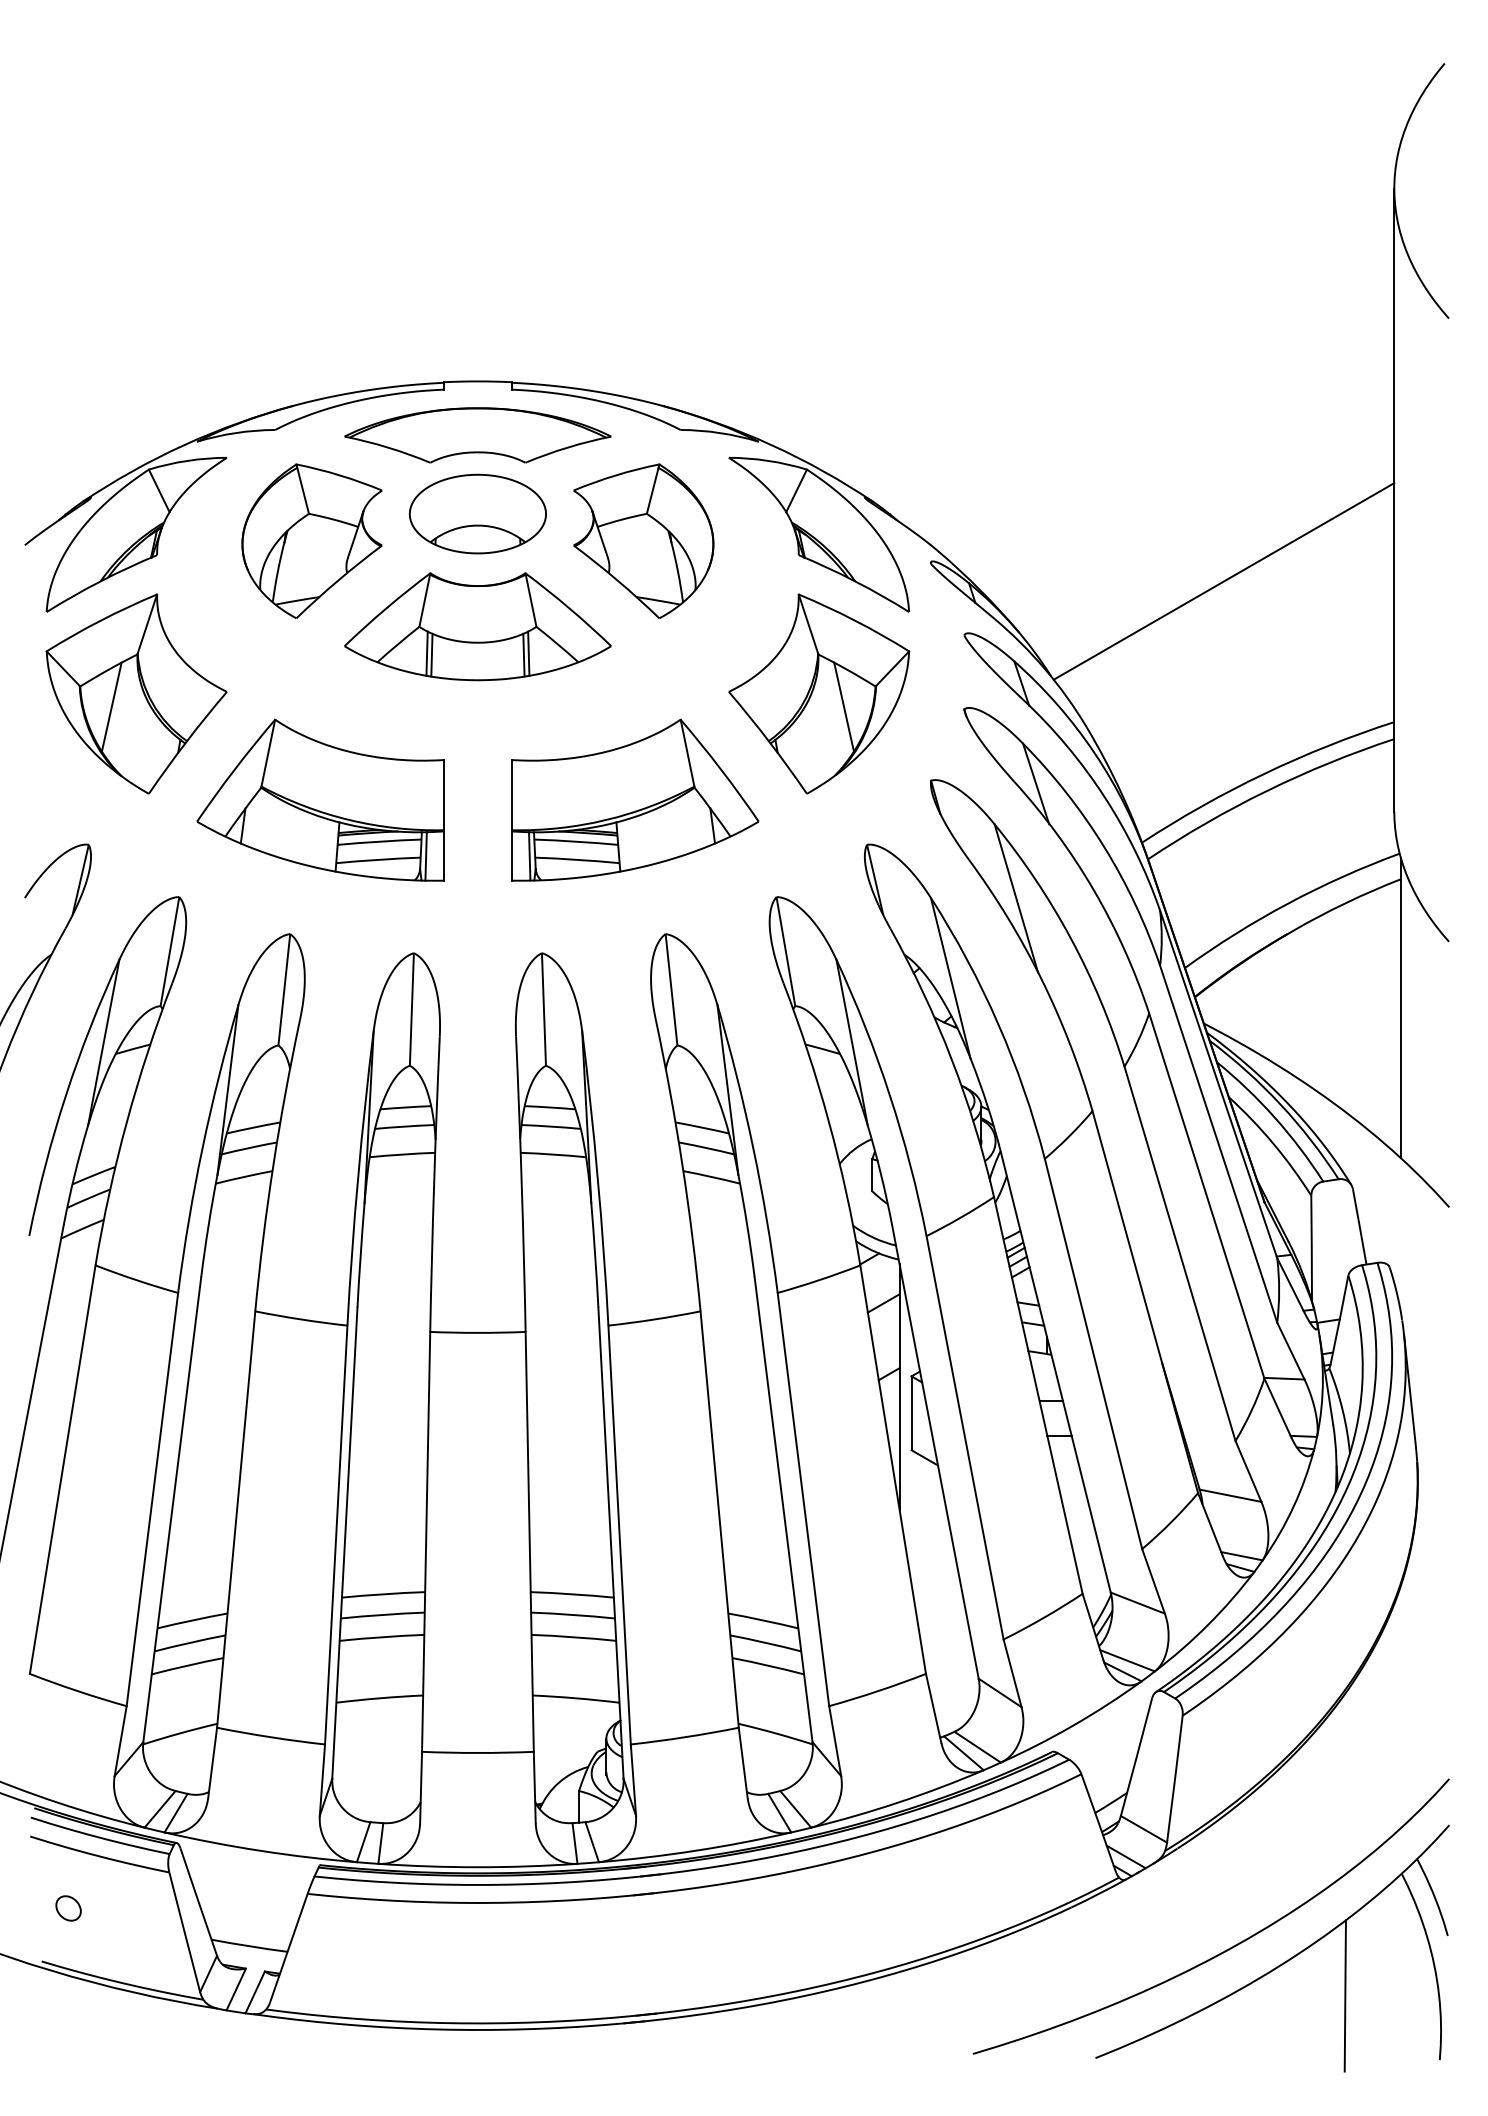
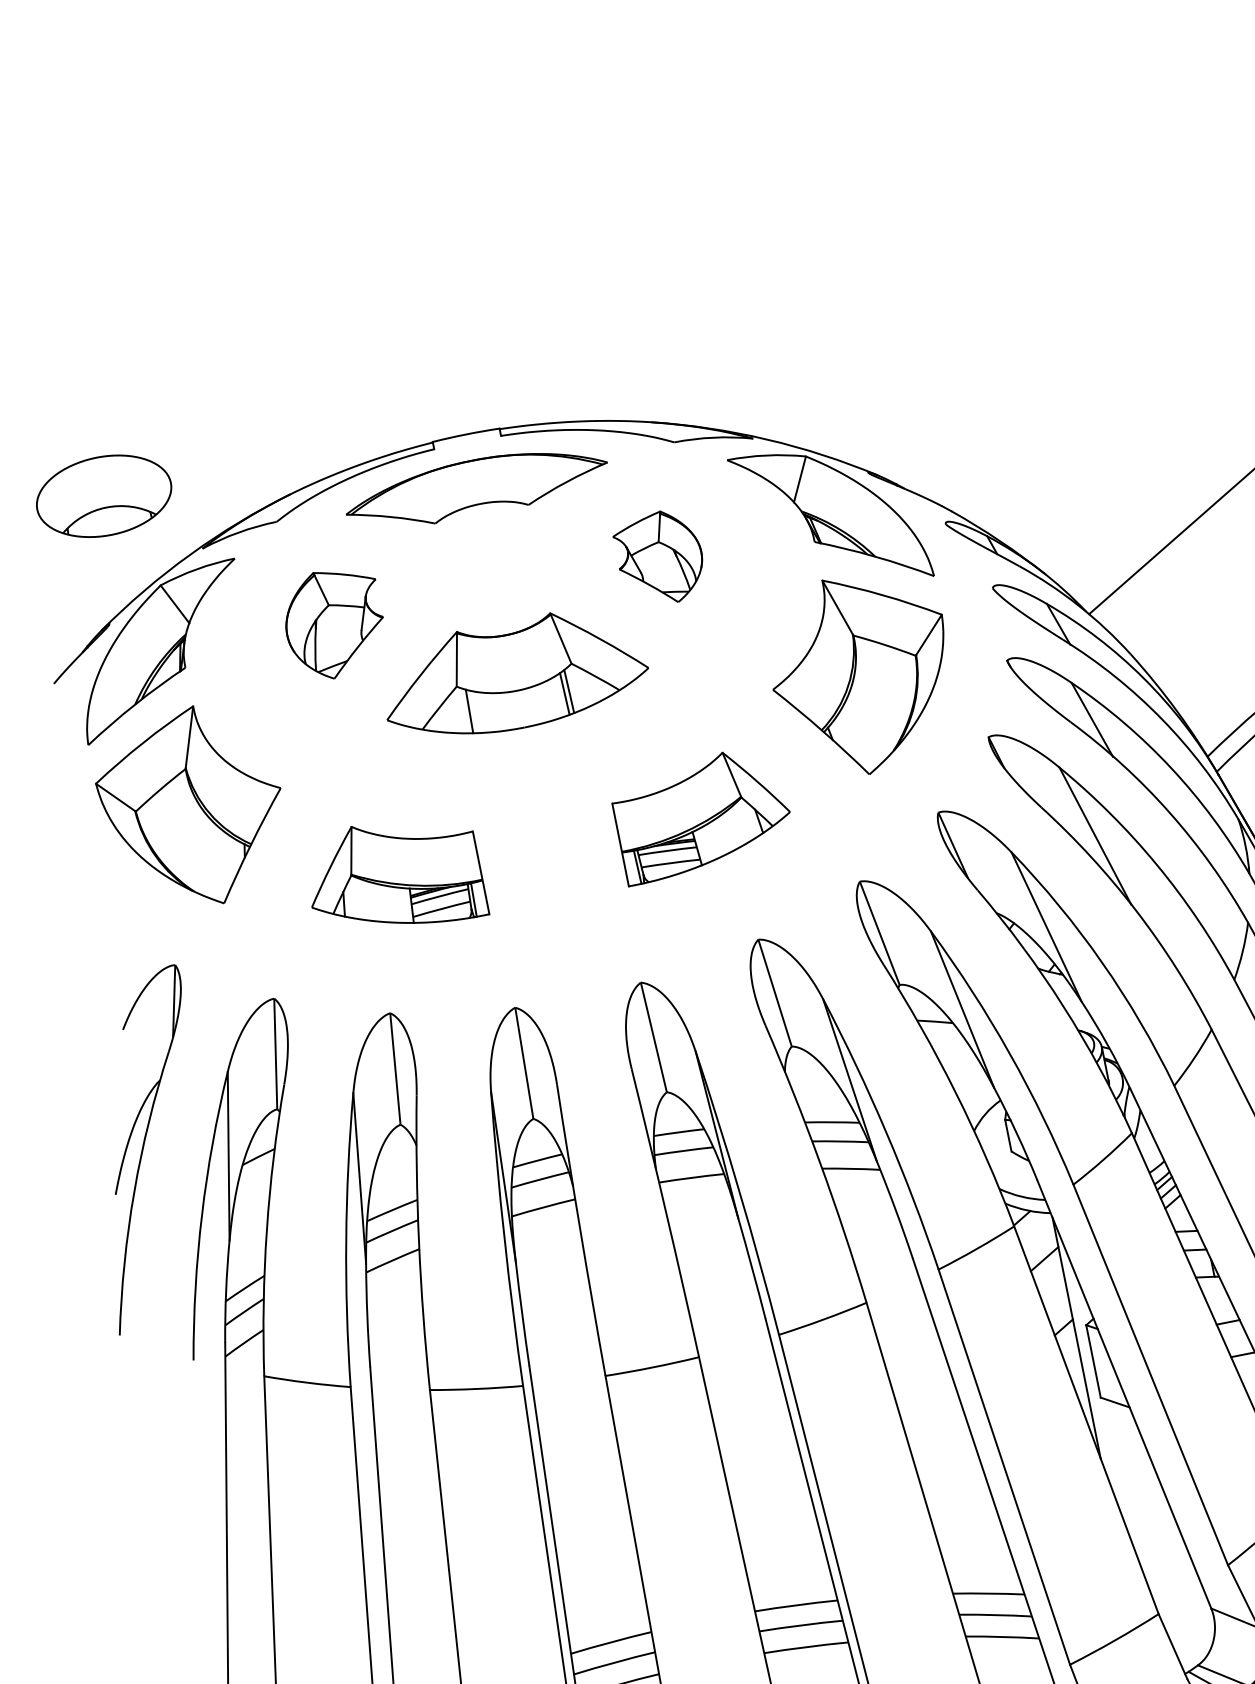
part: (477, 513) -> (103, 495), moved
part: (311, 540) -> (333, 623), size x0.7
part: (643, 540) -> (659, 558), size x0.6
line: (431, 654) -> (474, 711), removed
line: (111, 706) -> (170, 825), removed
line: (843, 706) -> (888, 681), removed
part: (320, 799) -> (393, 875), size x0.7
part: (635, 799) -> (702, 813), size x0.7

